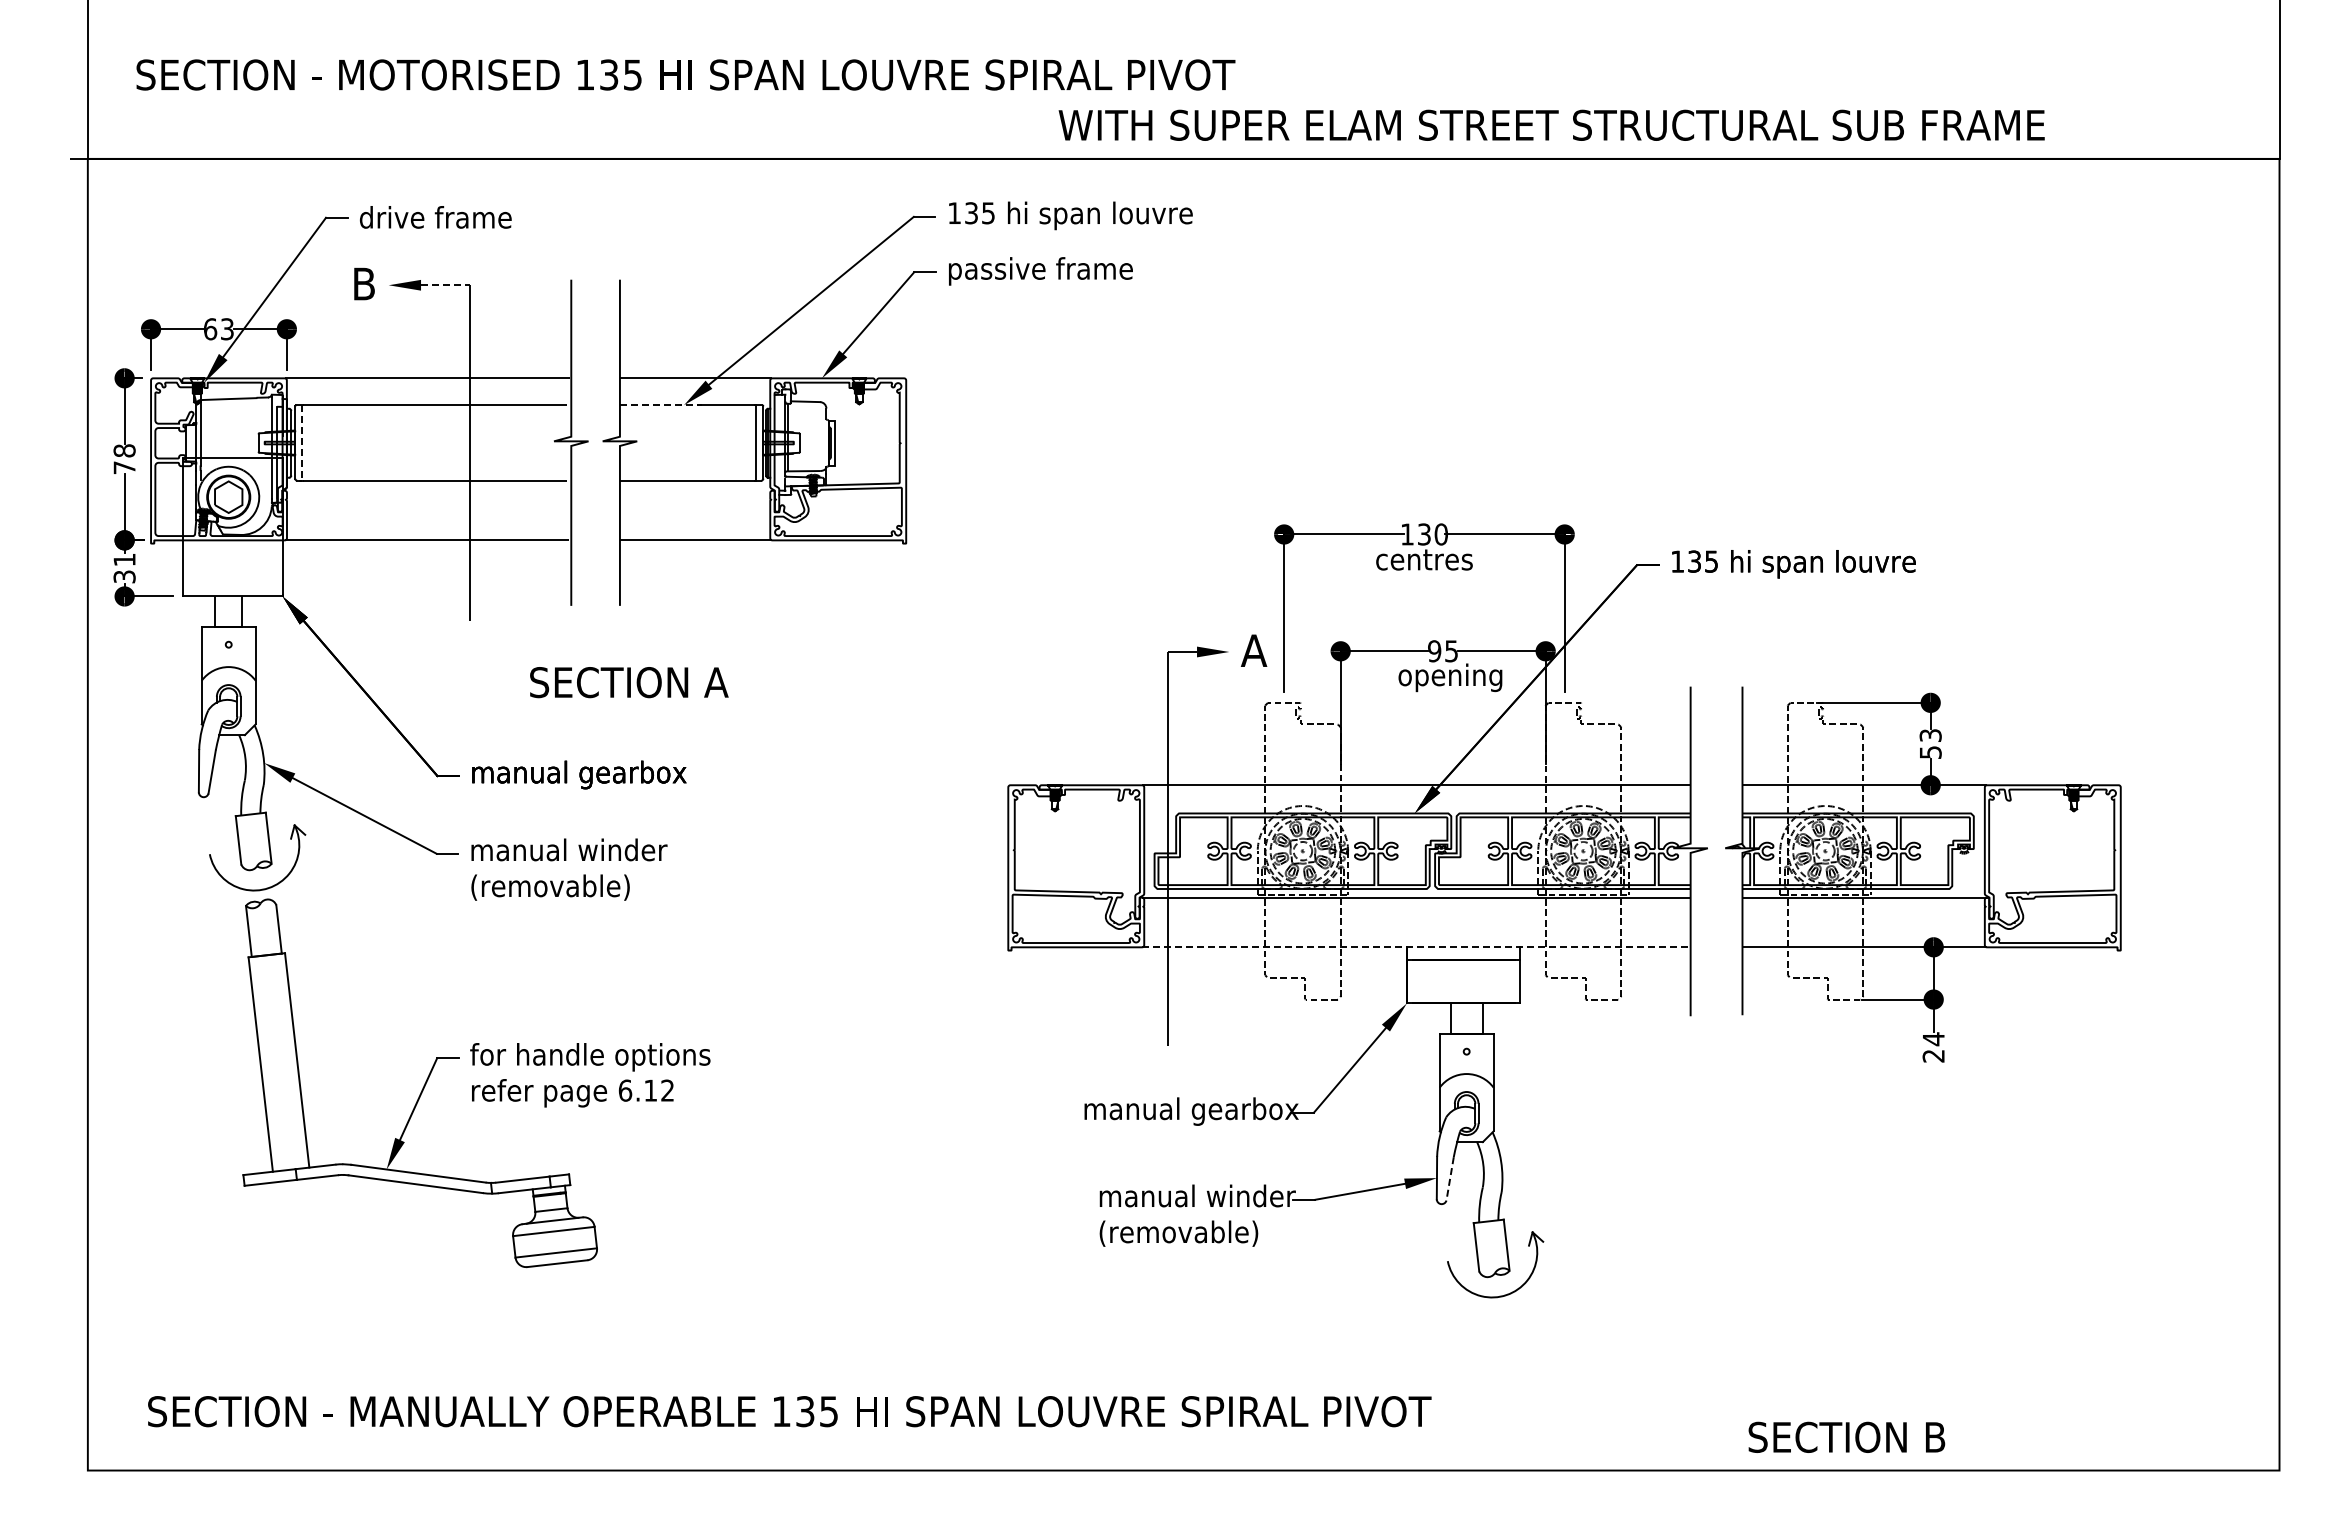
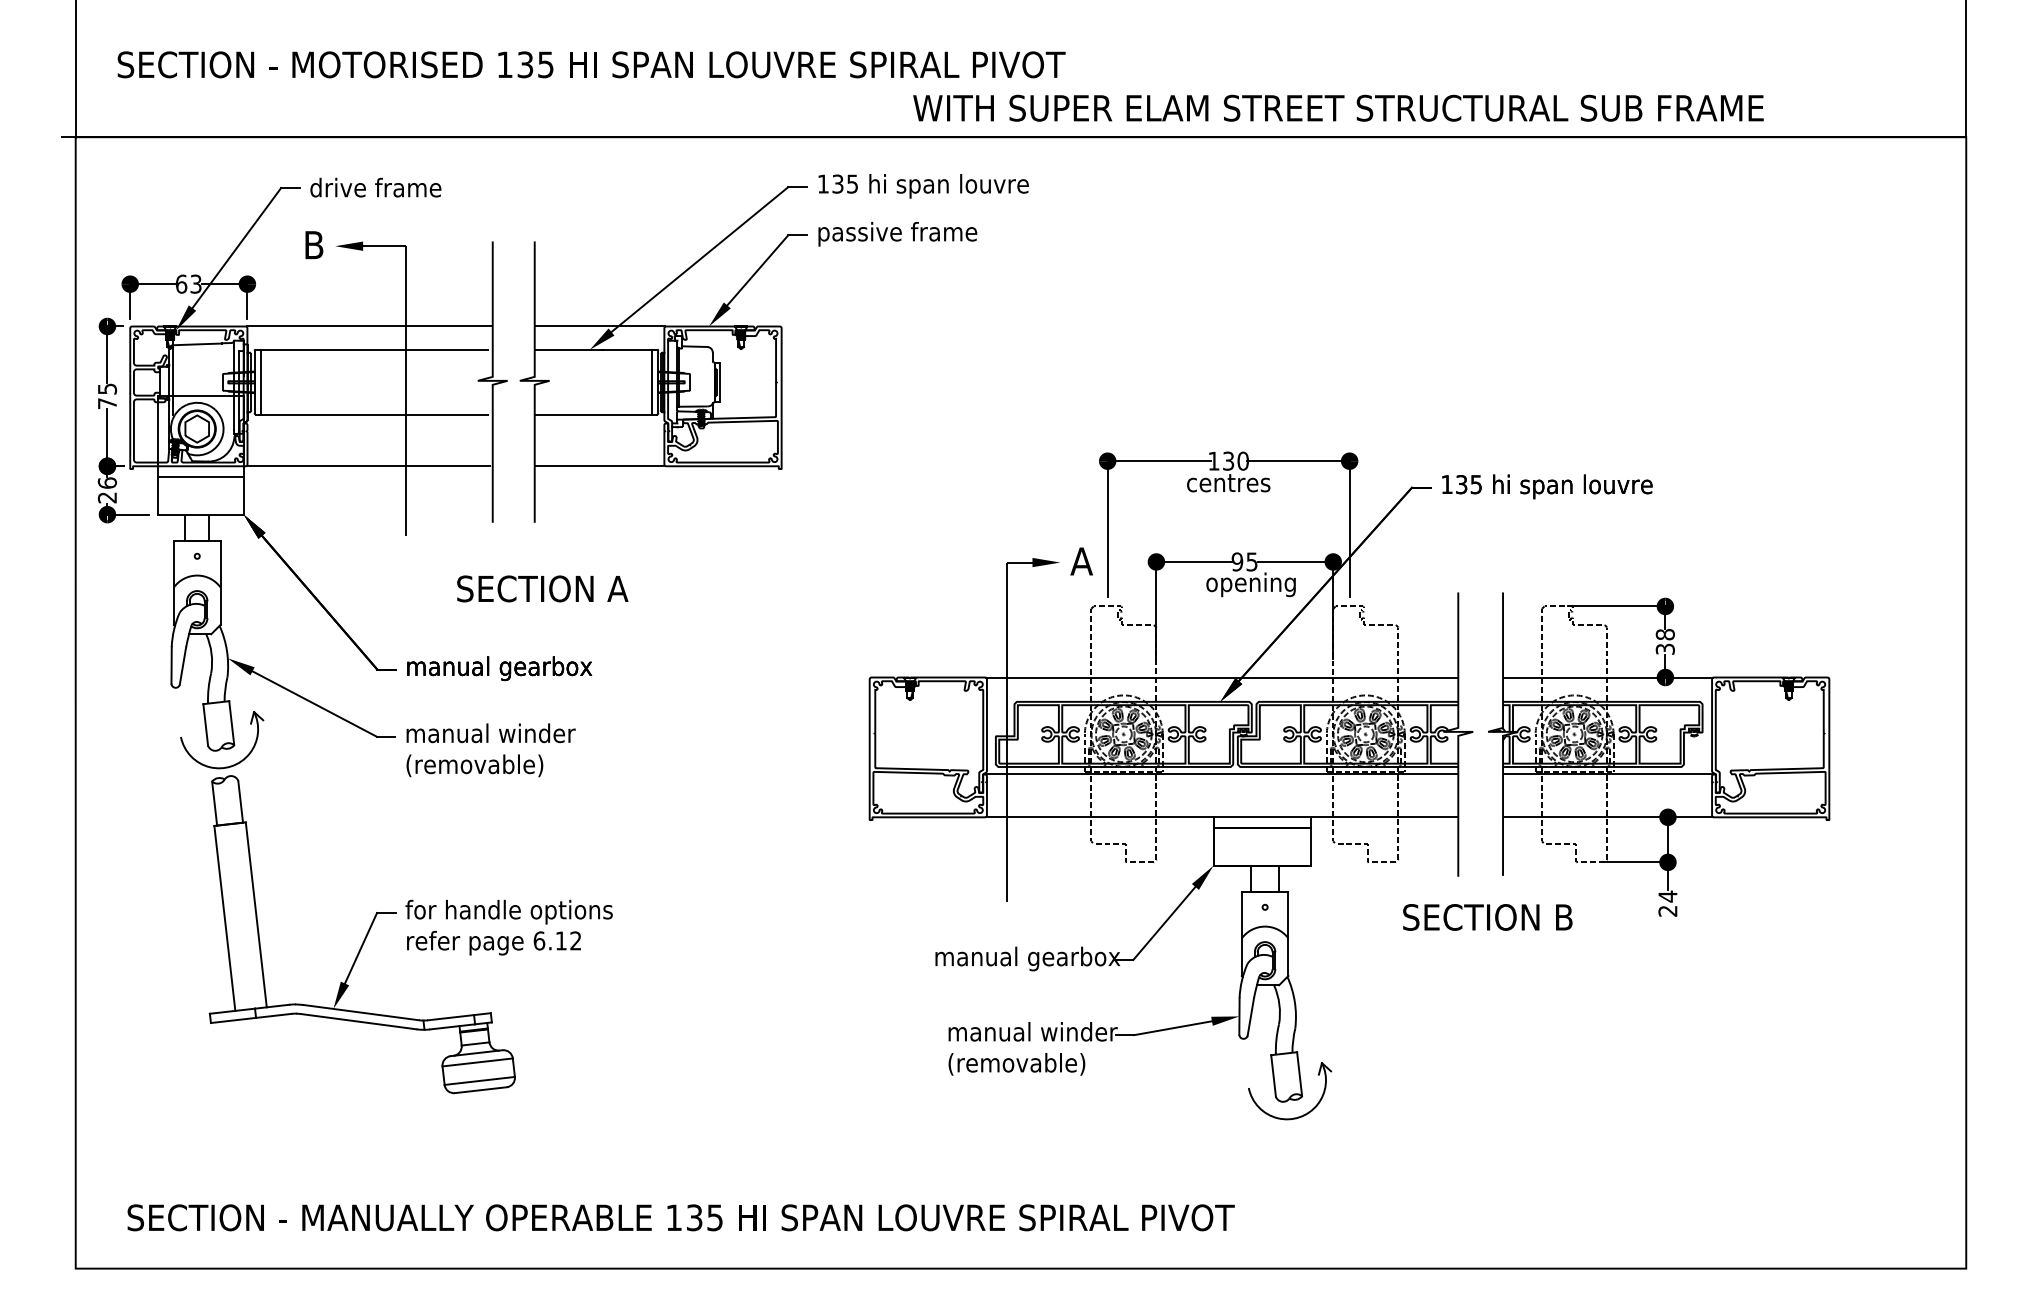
line: (445, 285) -> (384, 246), dashed -> solid
line: (660, 405) -> (569, 349), dashed -> solid
line: (302, 443) -> (260, 382), dashed -> solid
text: (124, 450) -> (107, 388), 78 -> 75
line: (232, 553) -> (200, 477), added
text: (124, 568) -> (107, 490), 31 -> 26
text: (1930, 743) -> (1665, 641), 53 -> 38
line: (1416, 947) -> (1221, 817), dashed -> solid
line: (1450, 1178) -> (1251, 1016), dashed -> solid
text: (1846, 1436) -> (1487, 916), moved

